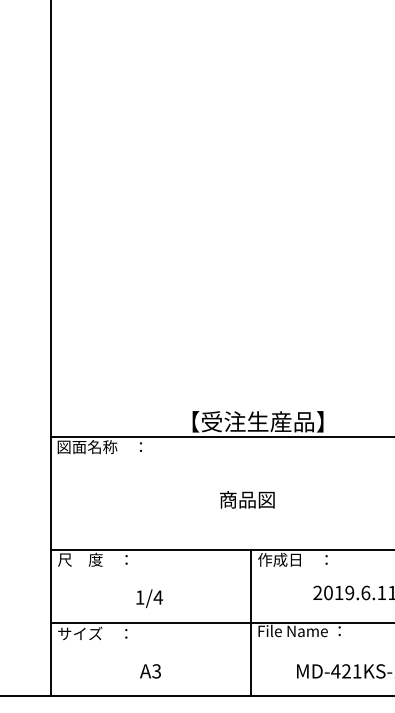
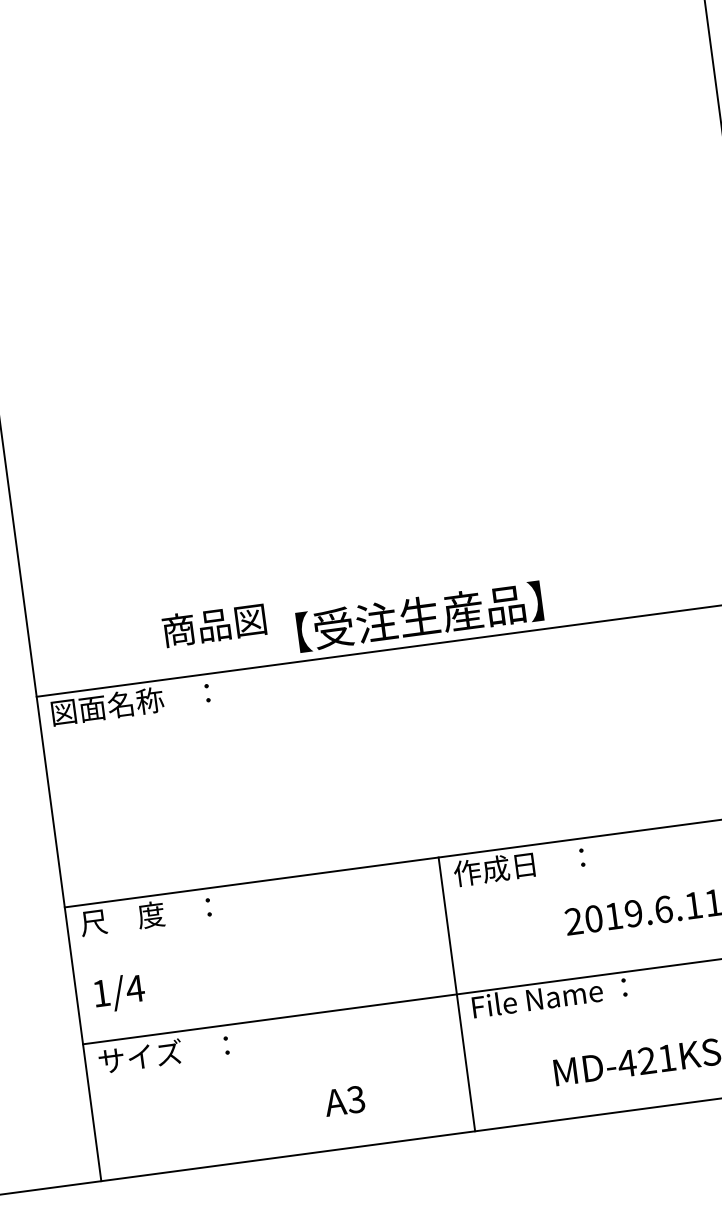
text: (247, 499) -> (214, 624), moved
text: (149, 598) -> (119, 992), moved
text: (150, 671) -> (344, 1101), moved

